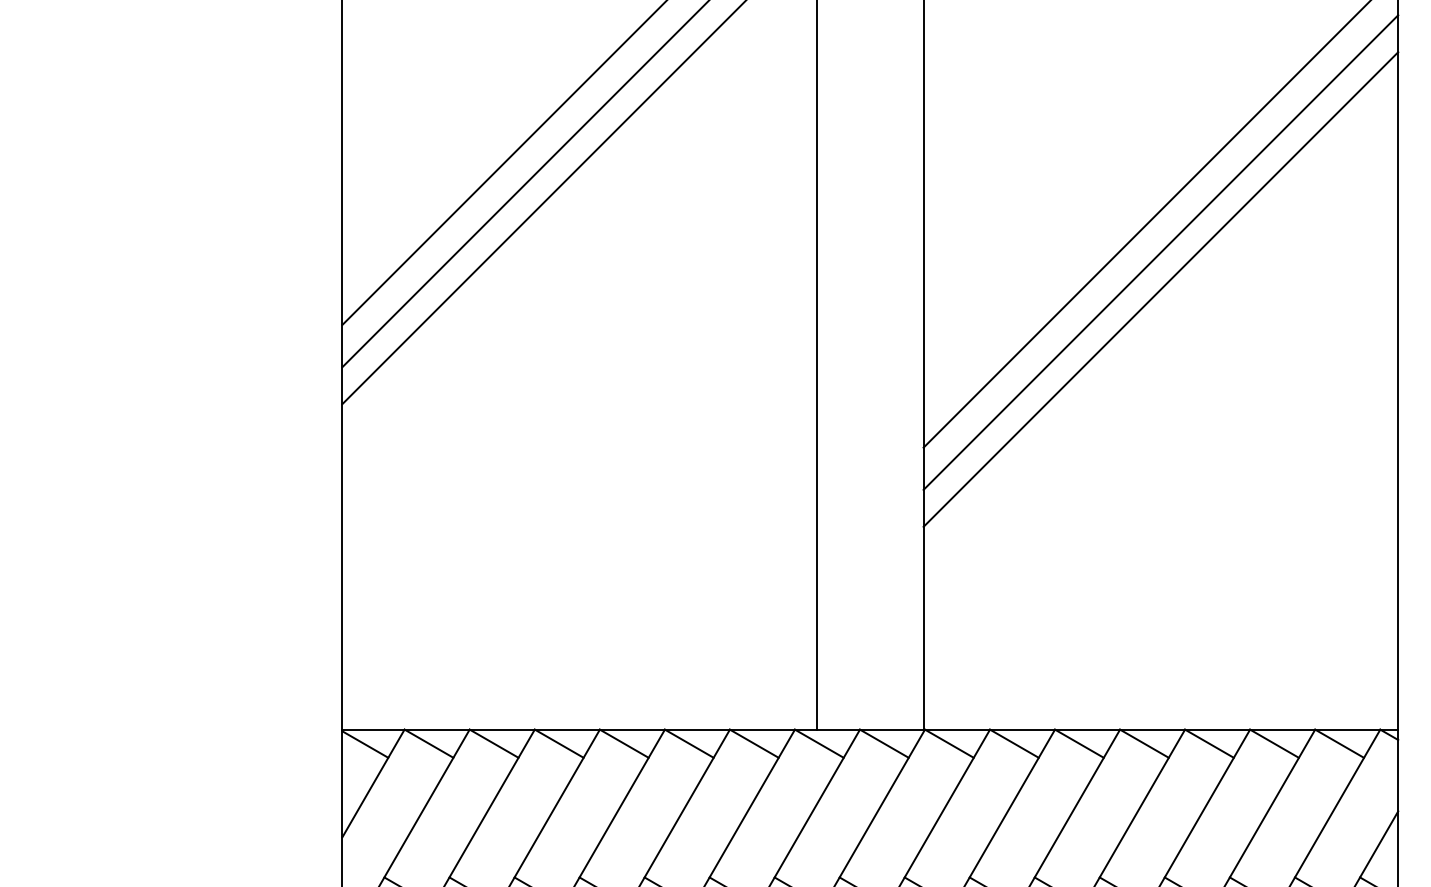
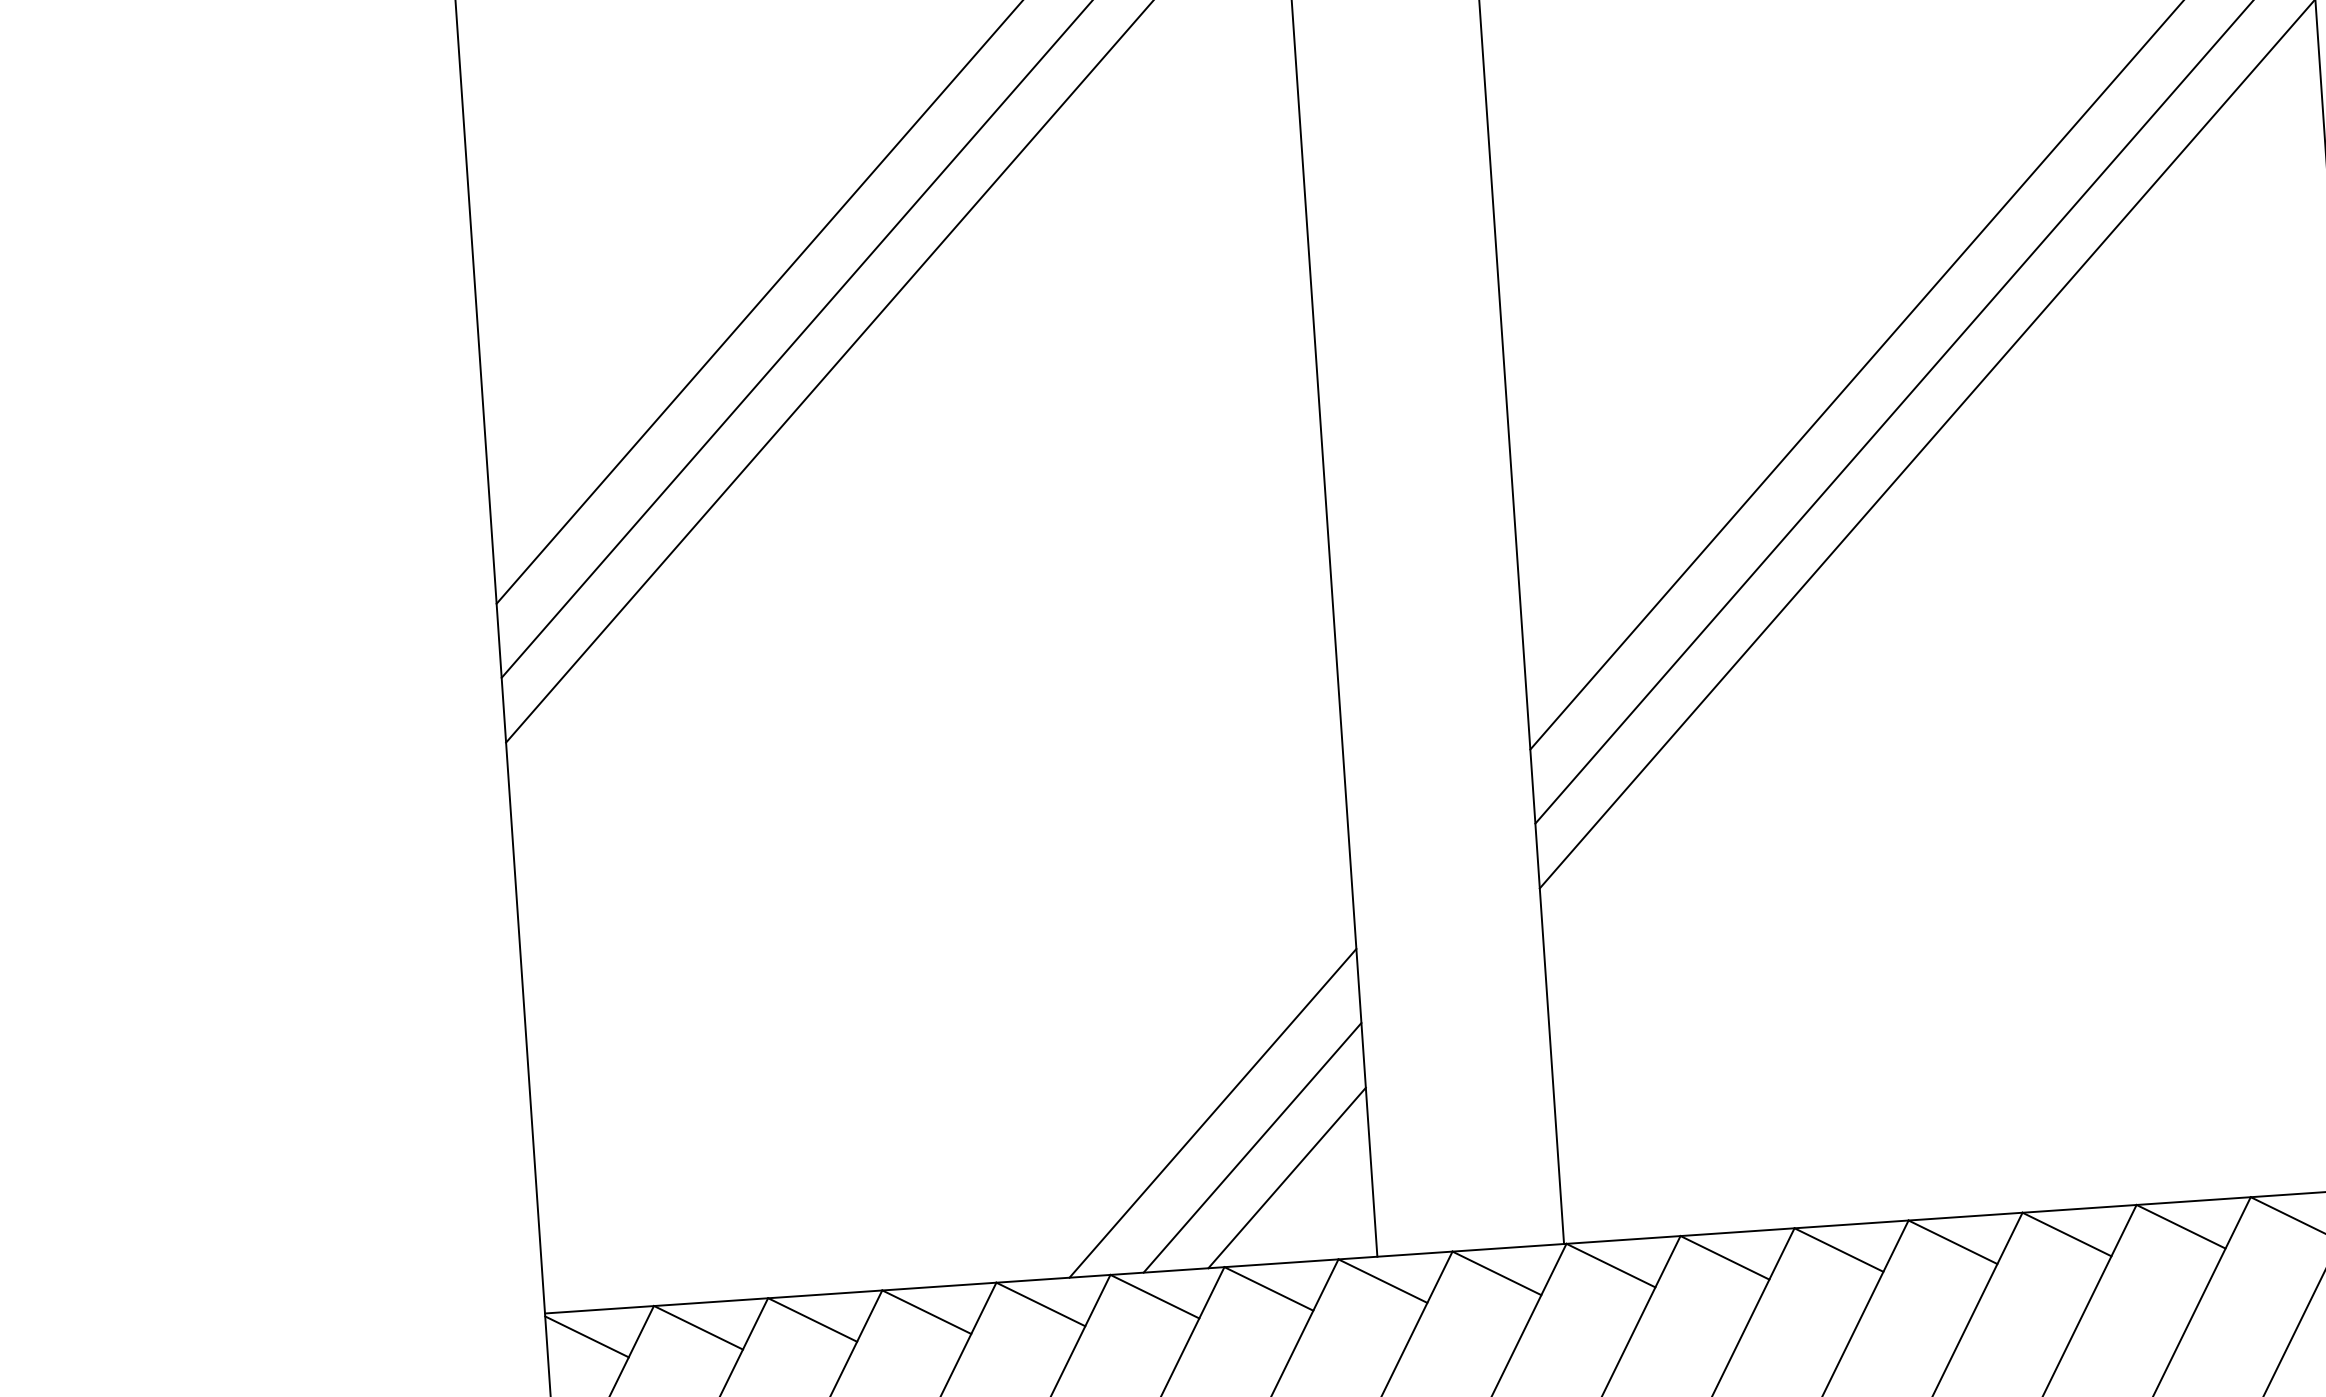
line: (729, 641) -> (1213, 1112), added
line: (750, 662) -> (1252, 1146), added
line: (768, 681) -> (1286, 1178), added

